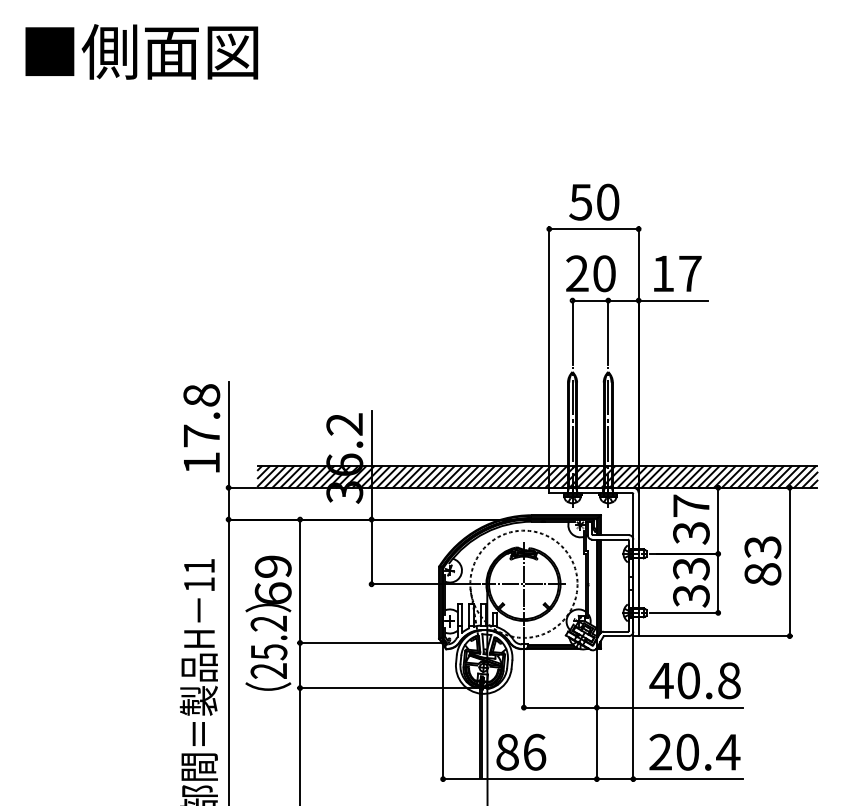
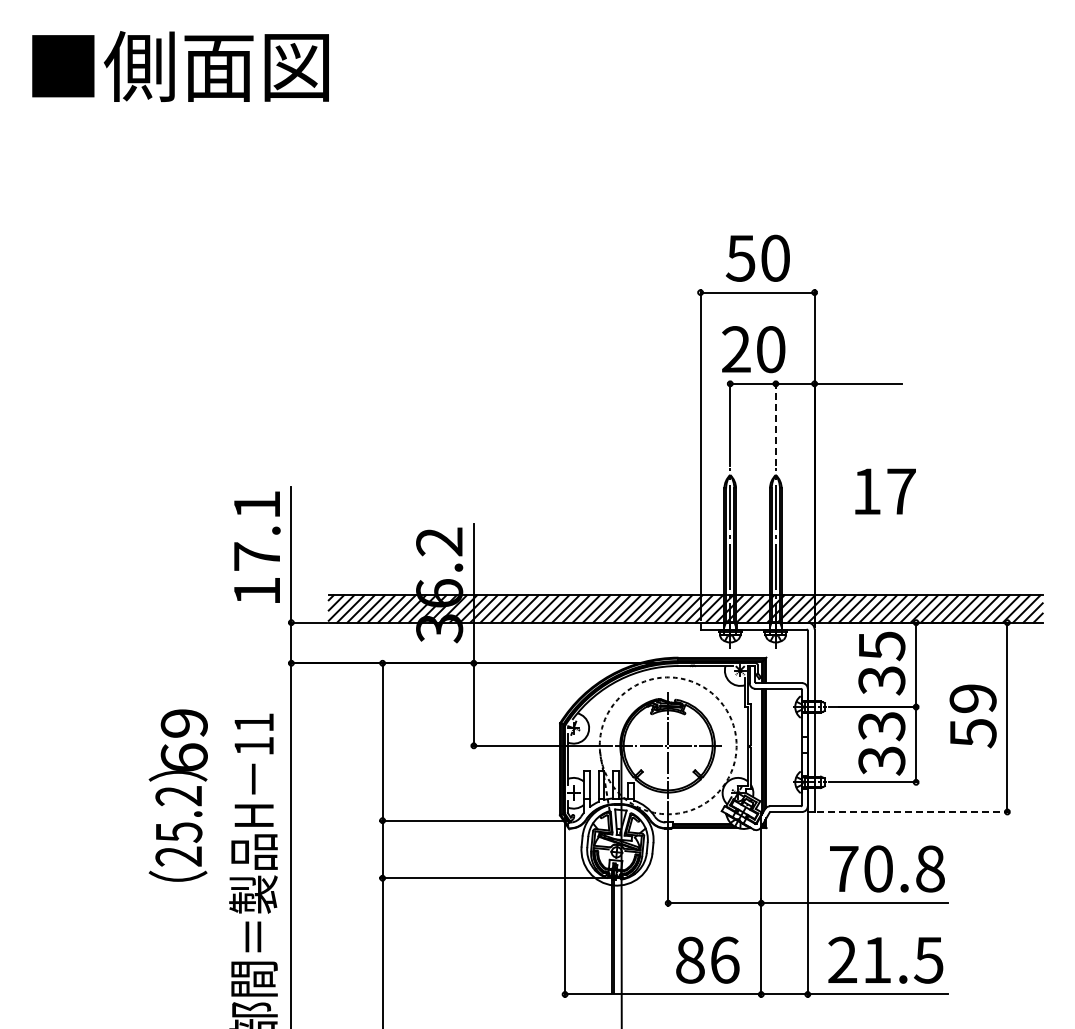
text: (677, 273) -> (885, 491), moved
line: (608, 331) -> (775, 423), solid -> dashed
text: (201, 395) -> (256, 504), 17.8 -> 17.1
text: (691, 506) -> (882, 646), 37 -> 35
text: (762, 561) -> (972, 716), 83 -> 59
text: (267, 623) -> (177, 795), moved
line: (716, 635) -> (913, 811), solid -> dashed
text: (661, 680) -> (843, 868), 40.8 -> 70.8
text: (521, 751) -> (707, 959), moved
text: (708, 751) -> (903, 959), 20.4 -> 21.5

